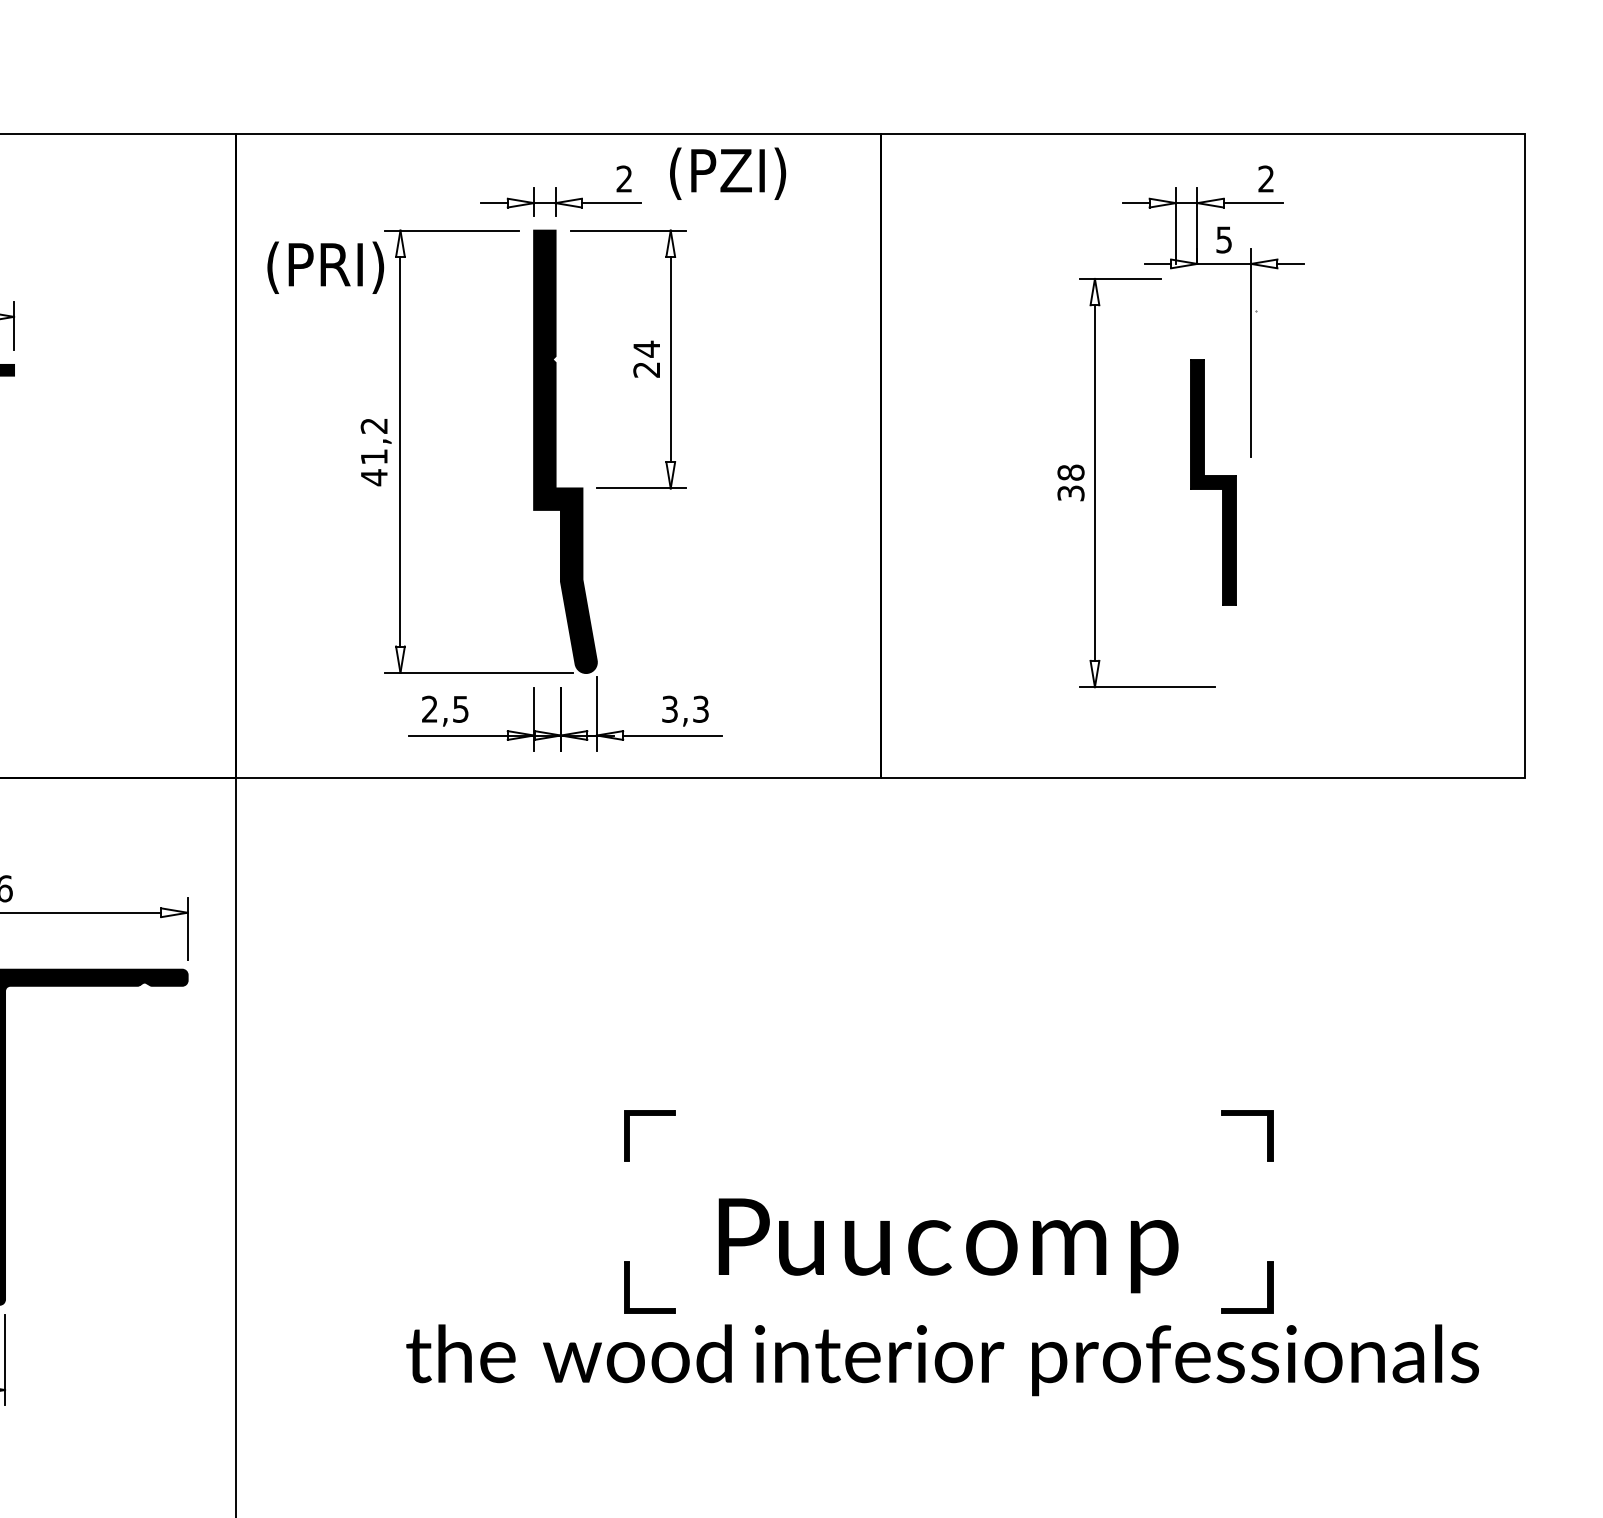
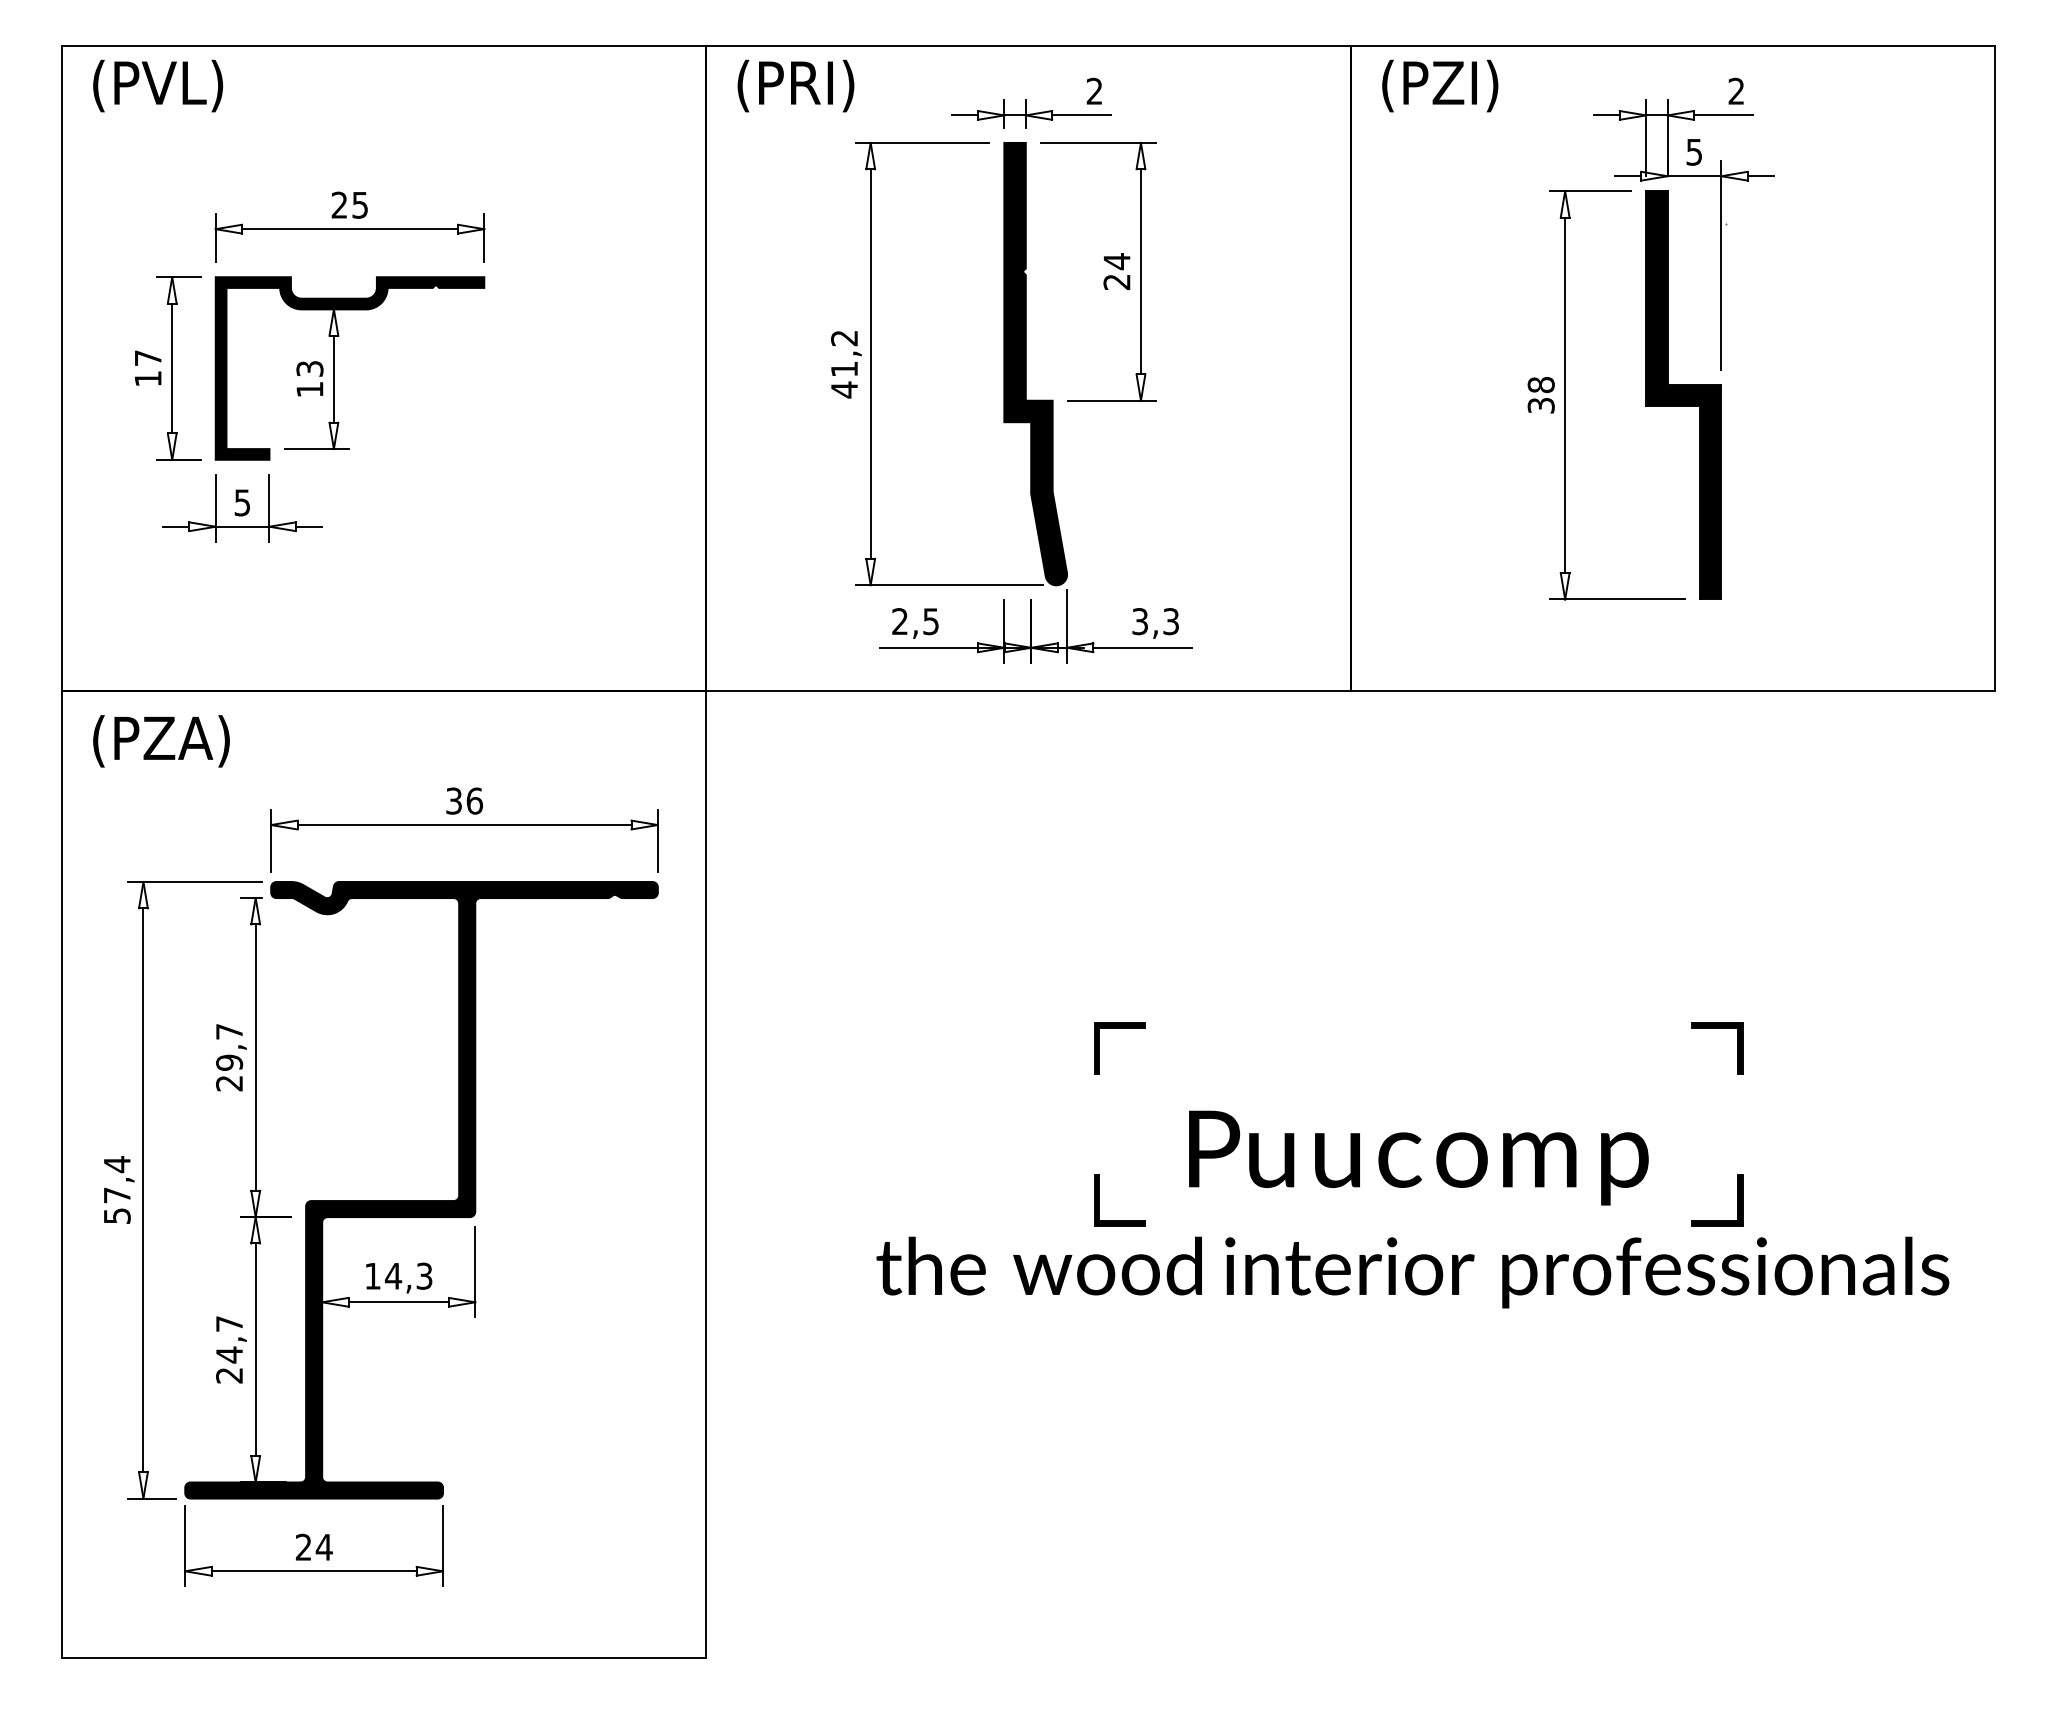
text: (728, 173) -> (1440, 85), moved
text: (325, 267) -> (795, 85), moved
part: (1213, 482) -> (1683, 394), size x1.67

